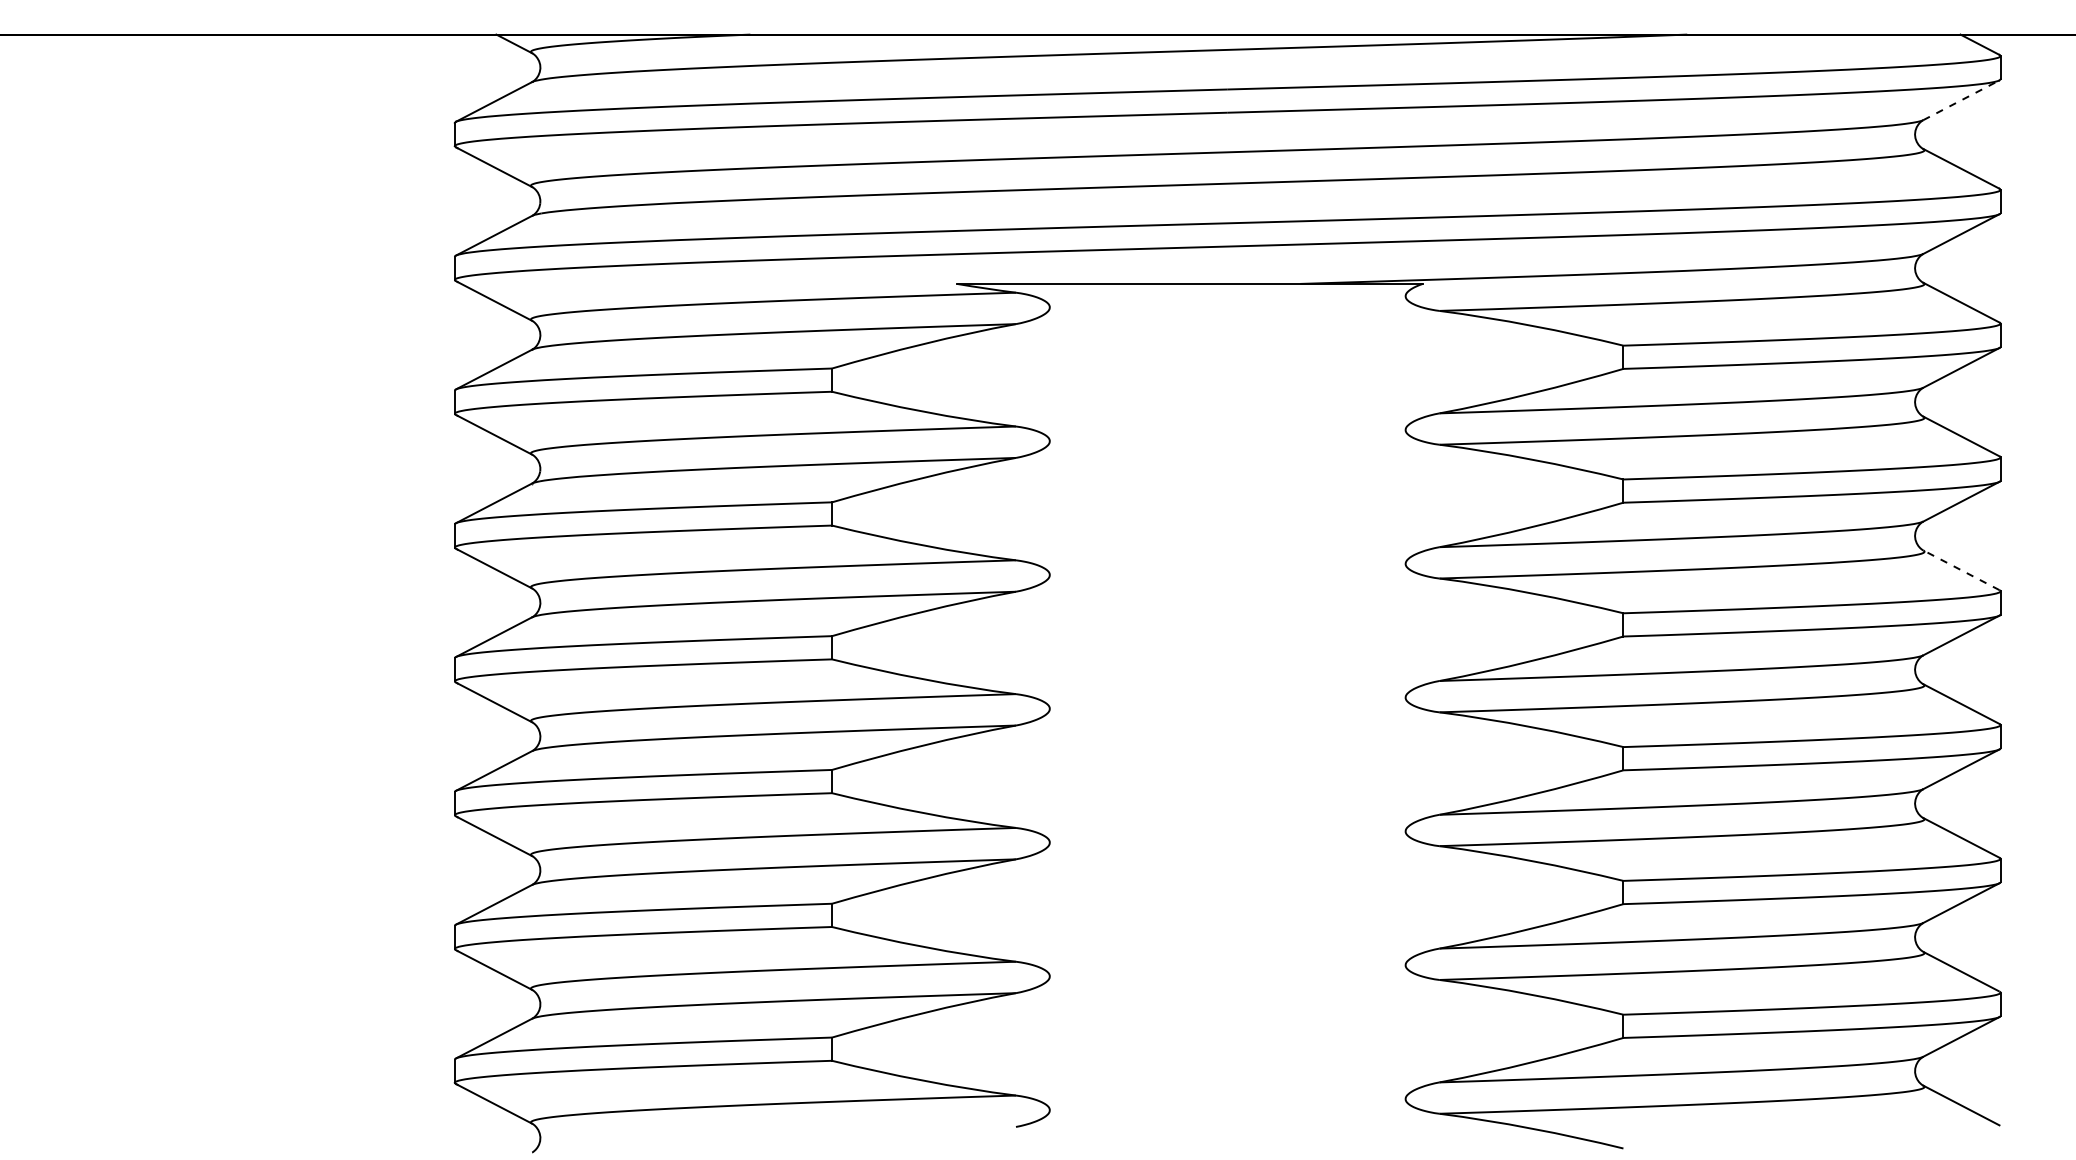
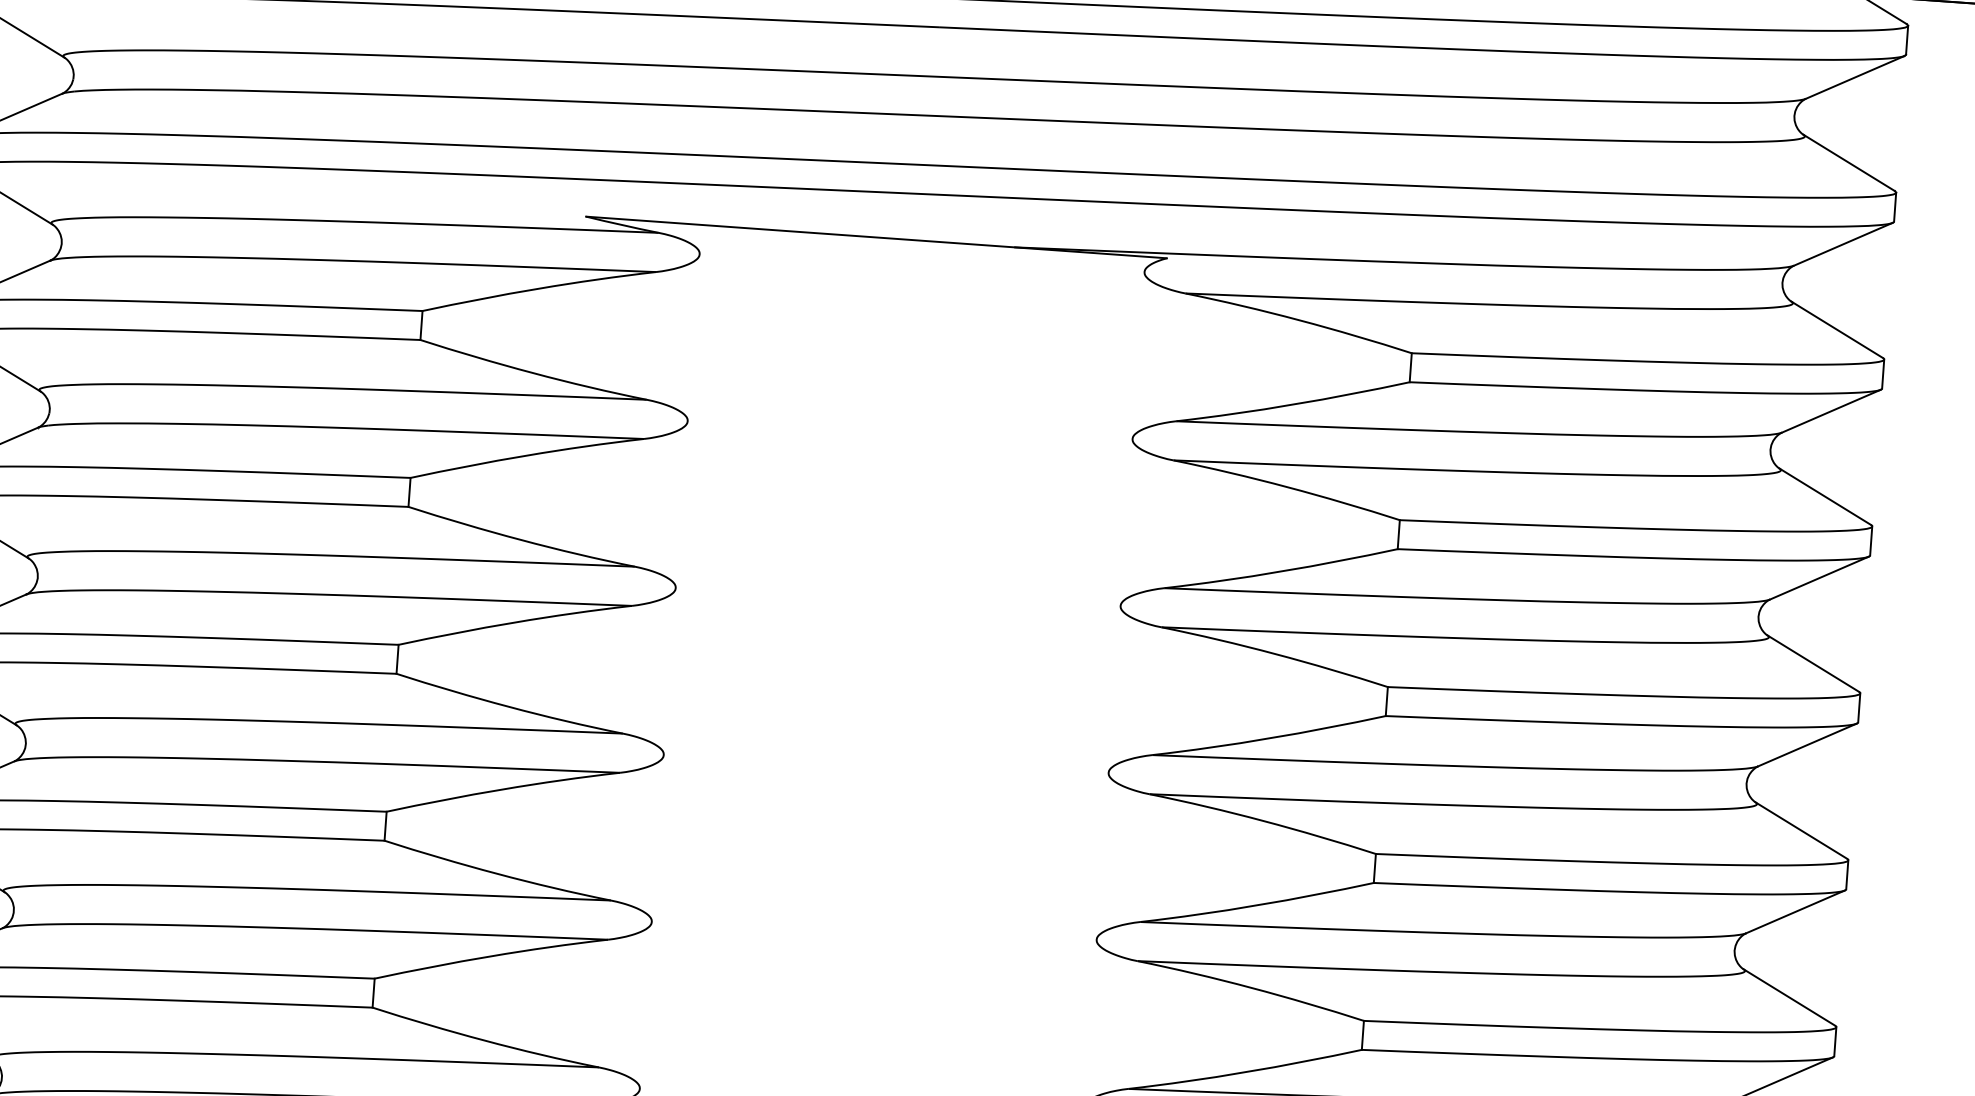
line: (1961, 100) -> (1855, 77), dashed -> solid
line: (1961, 570) -> (1813, 663), dashed -> solid

